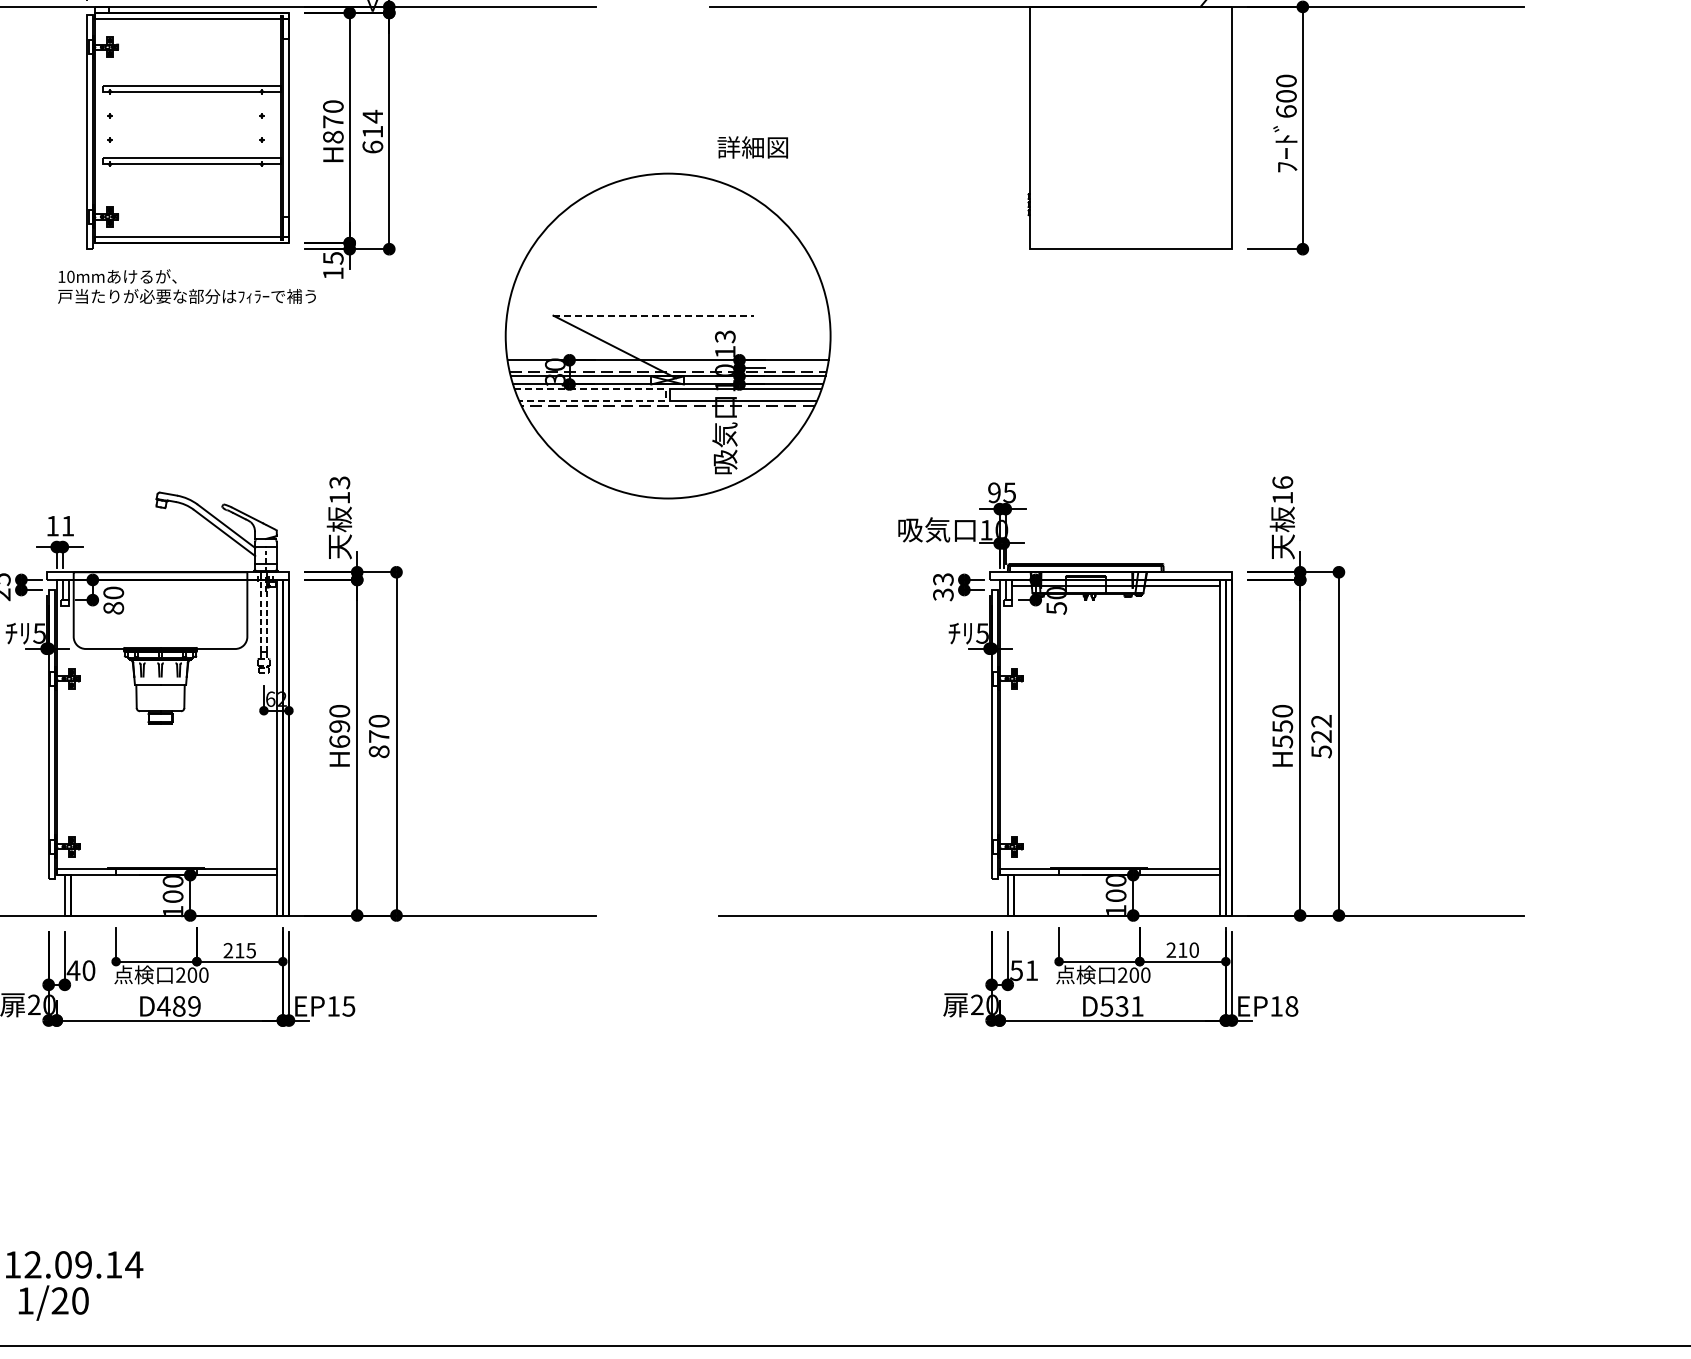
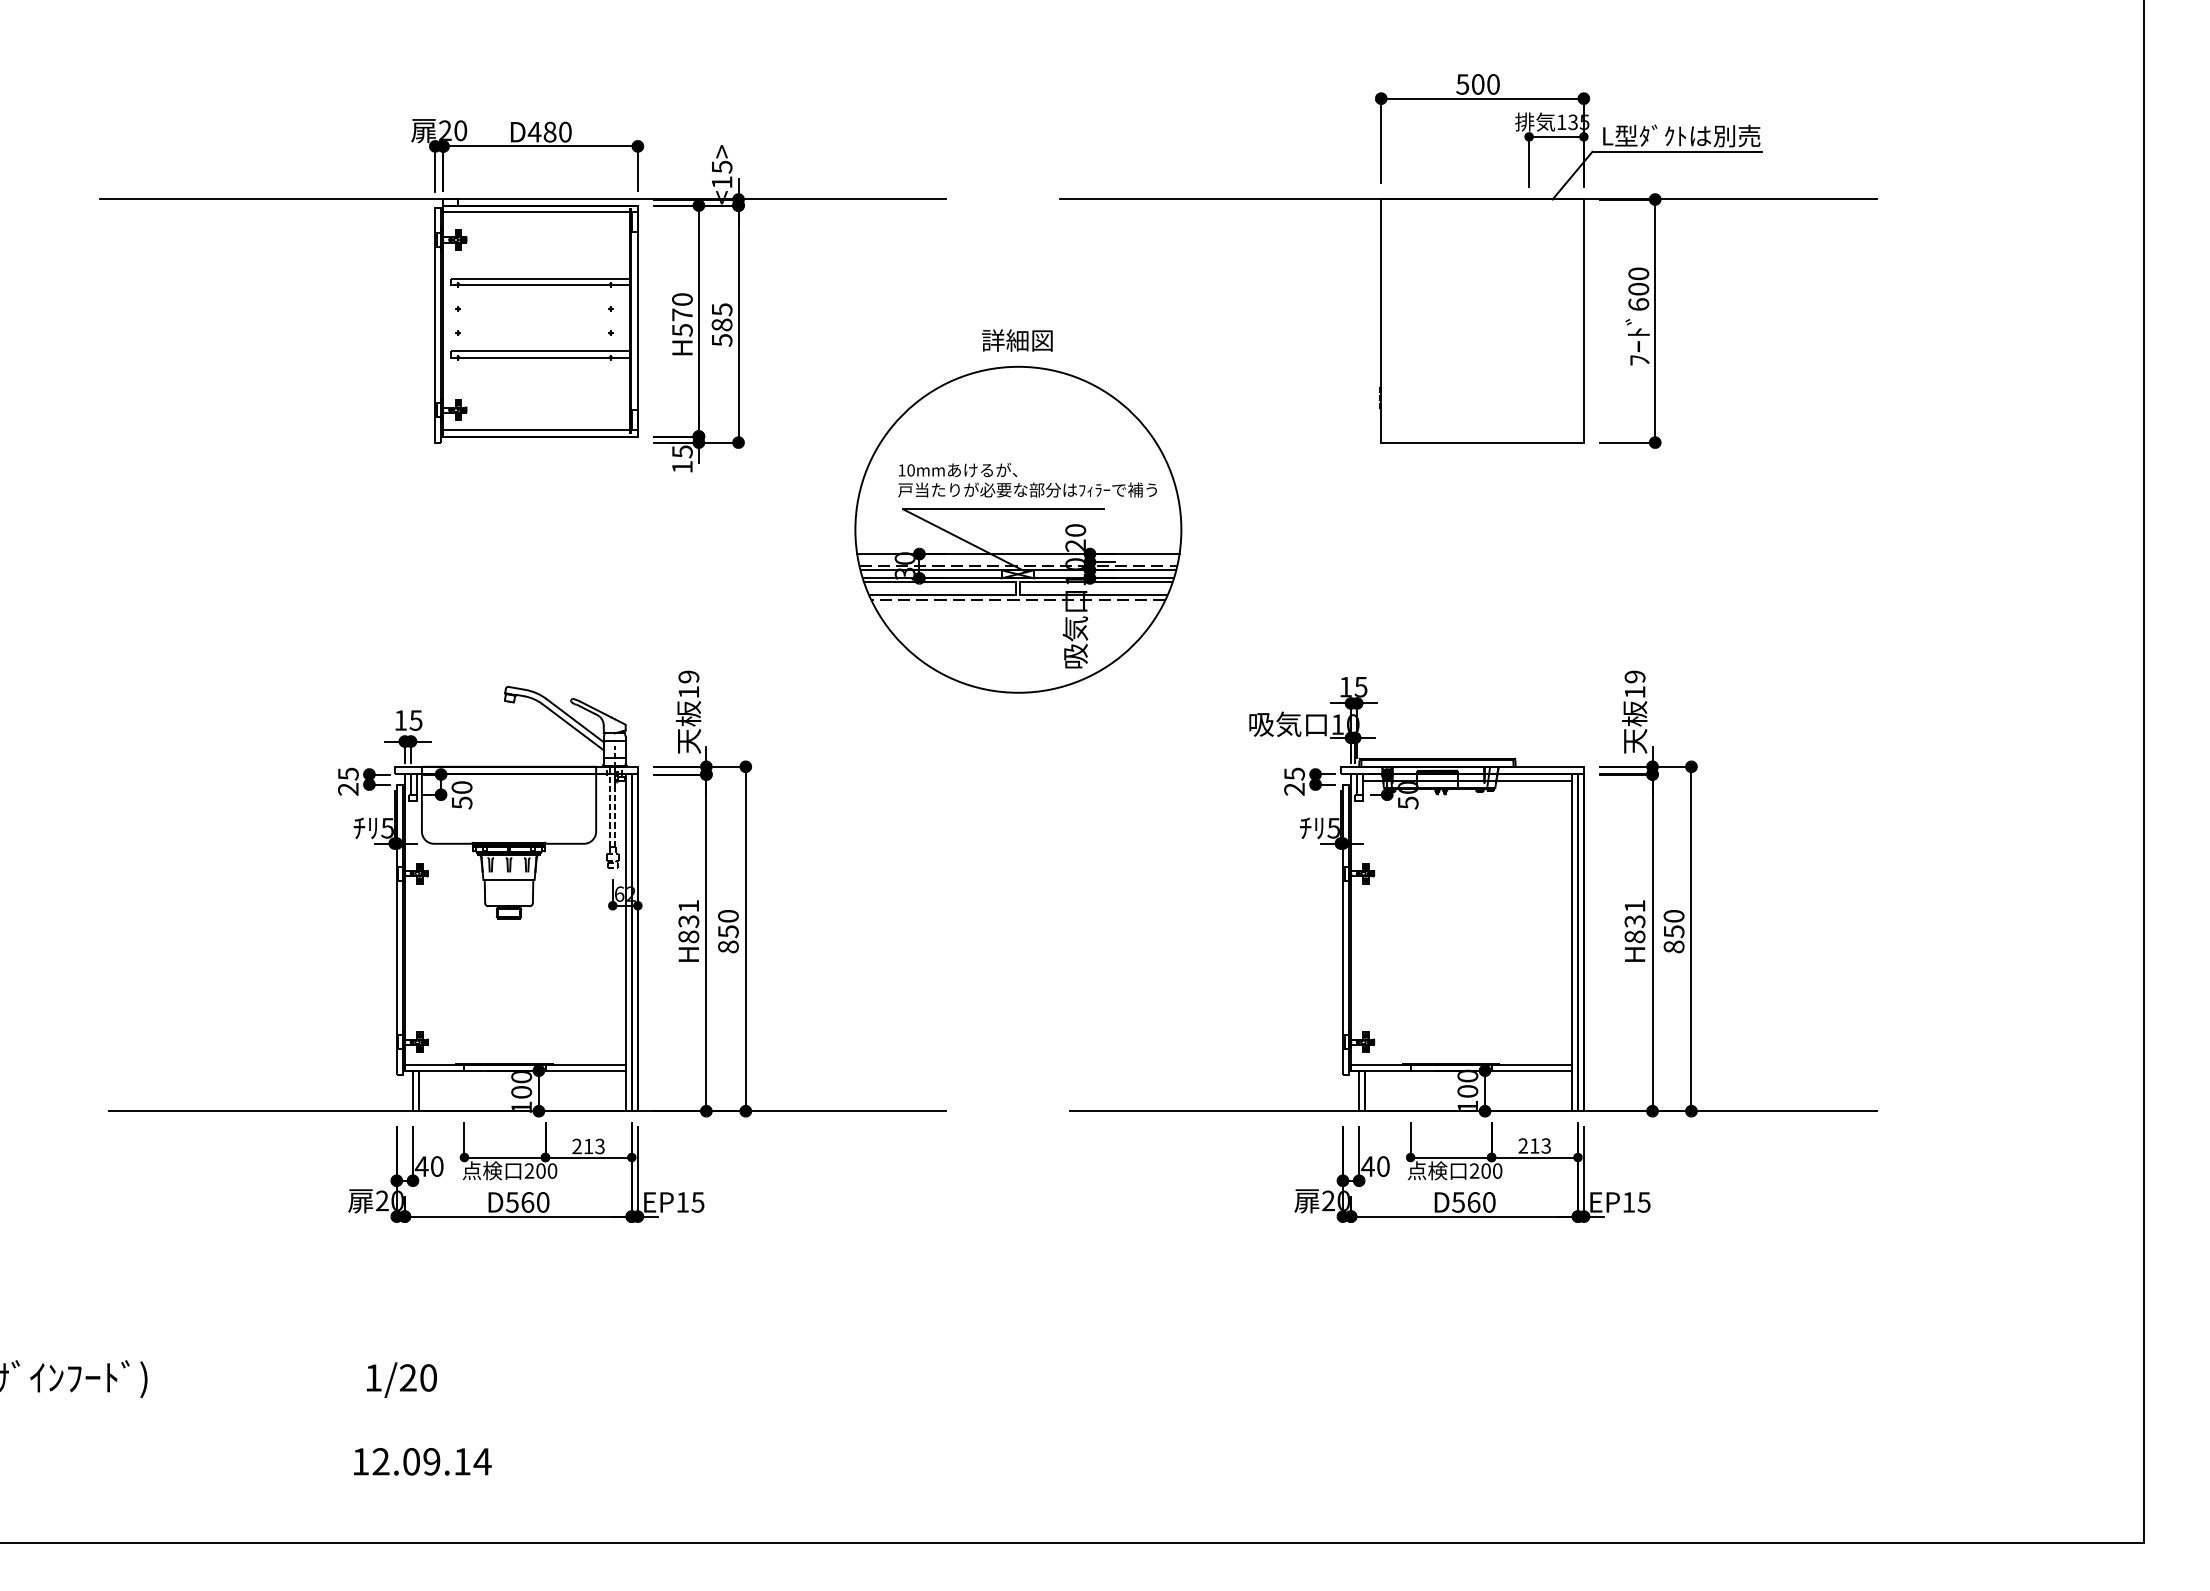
text: (372, 131) -> (721, 324), 614 -> 585
text: (333, 136) -> (682, 329), H870 -> H570
text: (752, 147) -> (1017, 340), moved
text: (186, 285) -> (1027, 479), moved
line: (653, 315) -> (1003, 509), dashed -> solid
text: (725, 344) -> (1075, 538), 13 -> 20
line: (665, 392) -> (1015, 586), dashed -> solid
text: (339, 482) -> (688, 676), 13 -> 19
text: (1282, 482) -> (1634, 676), 16 -> 19
text: (994, 492) -> (1345, 686), 95 -> 15
text: (67, 526) -> (415, 720), 11 -> 15
text: (943, 586) -> (1294, 781), 33 -> 25
text: (113, 607) -> (461, 802), 80 -> 50
text: (339, 726) -> (688, 921), H690 -> H831
text: (1282, 726) -> (1634, 921), H550 -> H831
text: (379, 736) -> (728, 931), 870 -> 850
text: (1321, 736) -> (1673, 931), 522 -> 850
text: (250, 949) -> (599, 1145), 215 -> 213
text: (1193, 949) -> (1545, 1145), 210 -> 213
text: (1024, 970) -> (1375, 1166), 51 -> 40
text: (178, 1006) -> (527, 1202), D489 -> D560
text: (1129, 1006) -> (1481, 1202), D531 -> D560
text: (1291, 1006) -> (1643, 1202), EP18 -> EP15
text: (53, 1302) -> (401, 1379), moved

